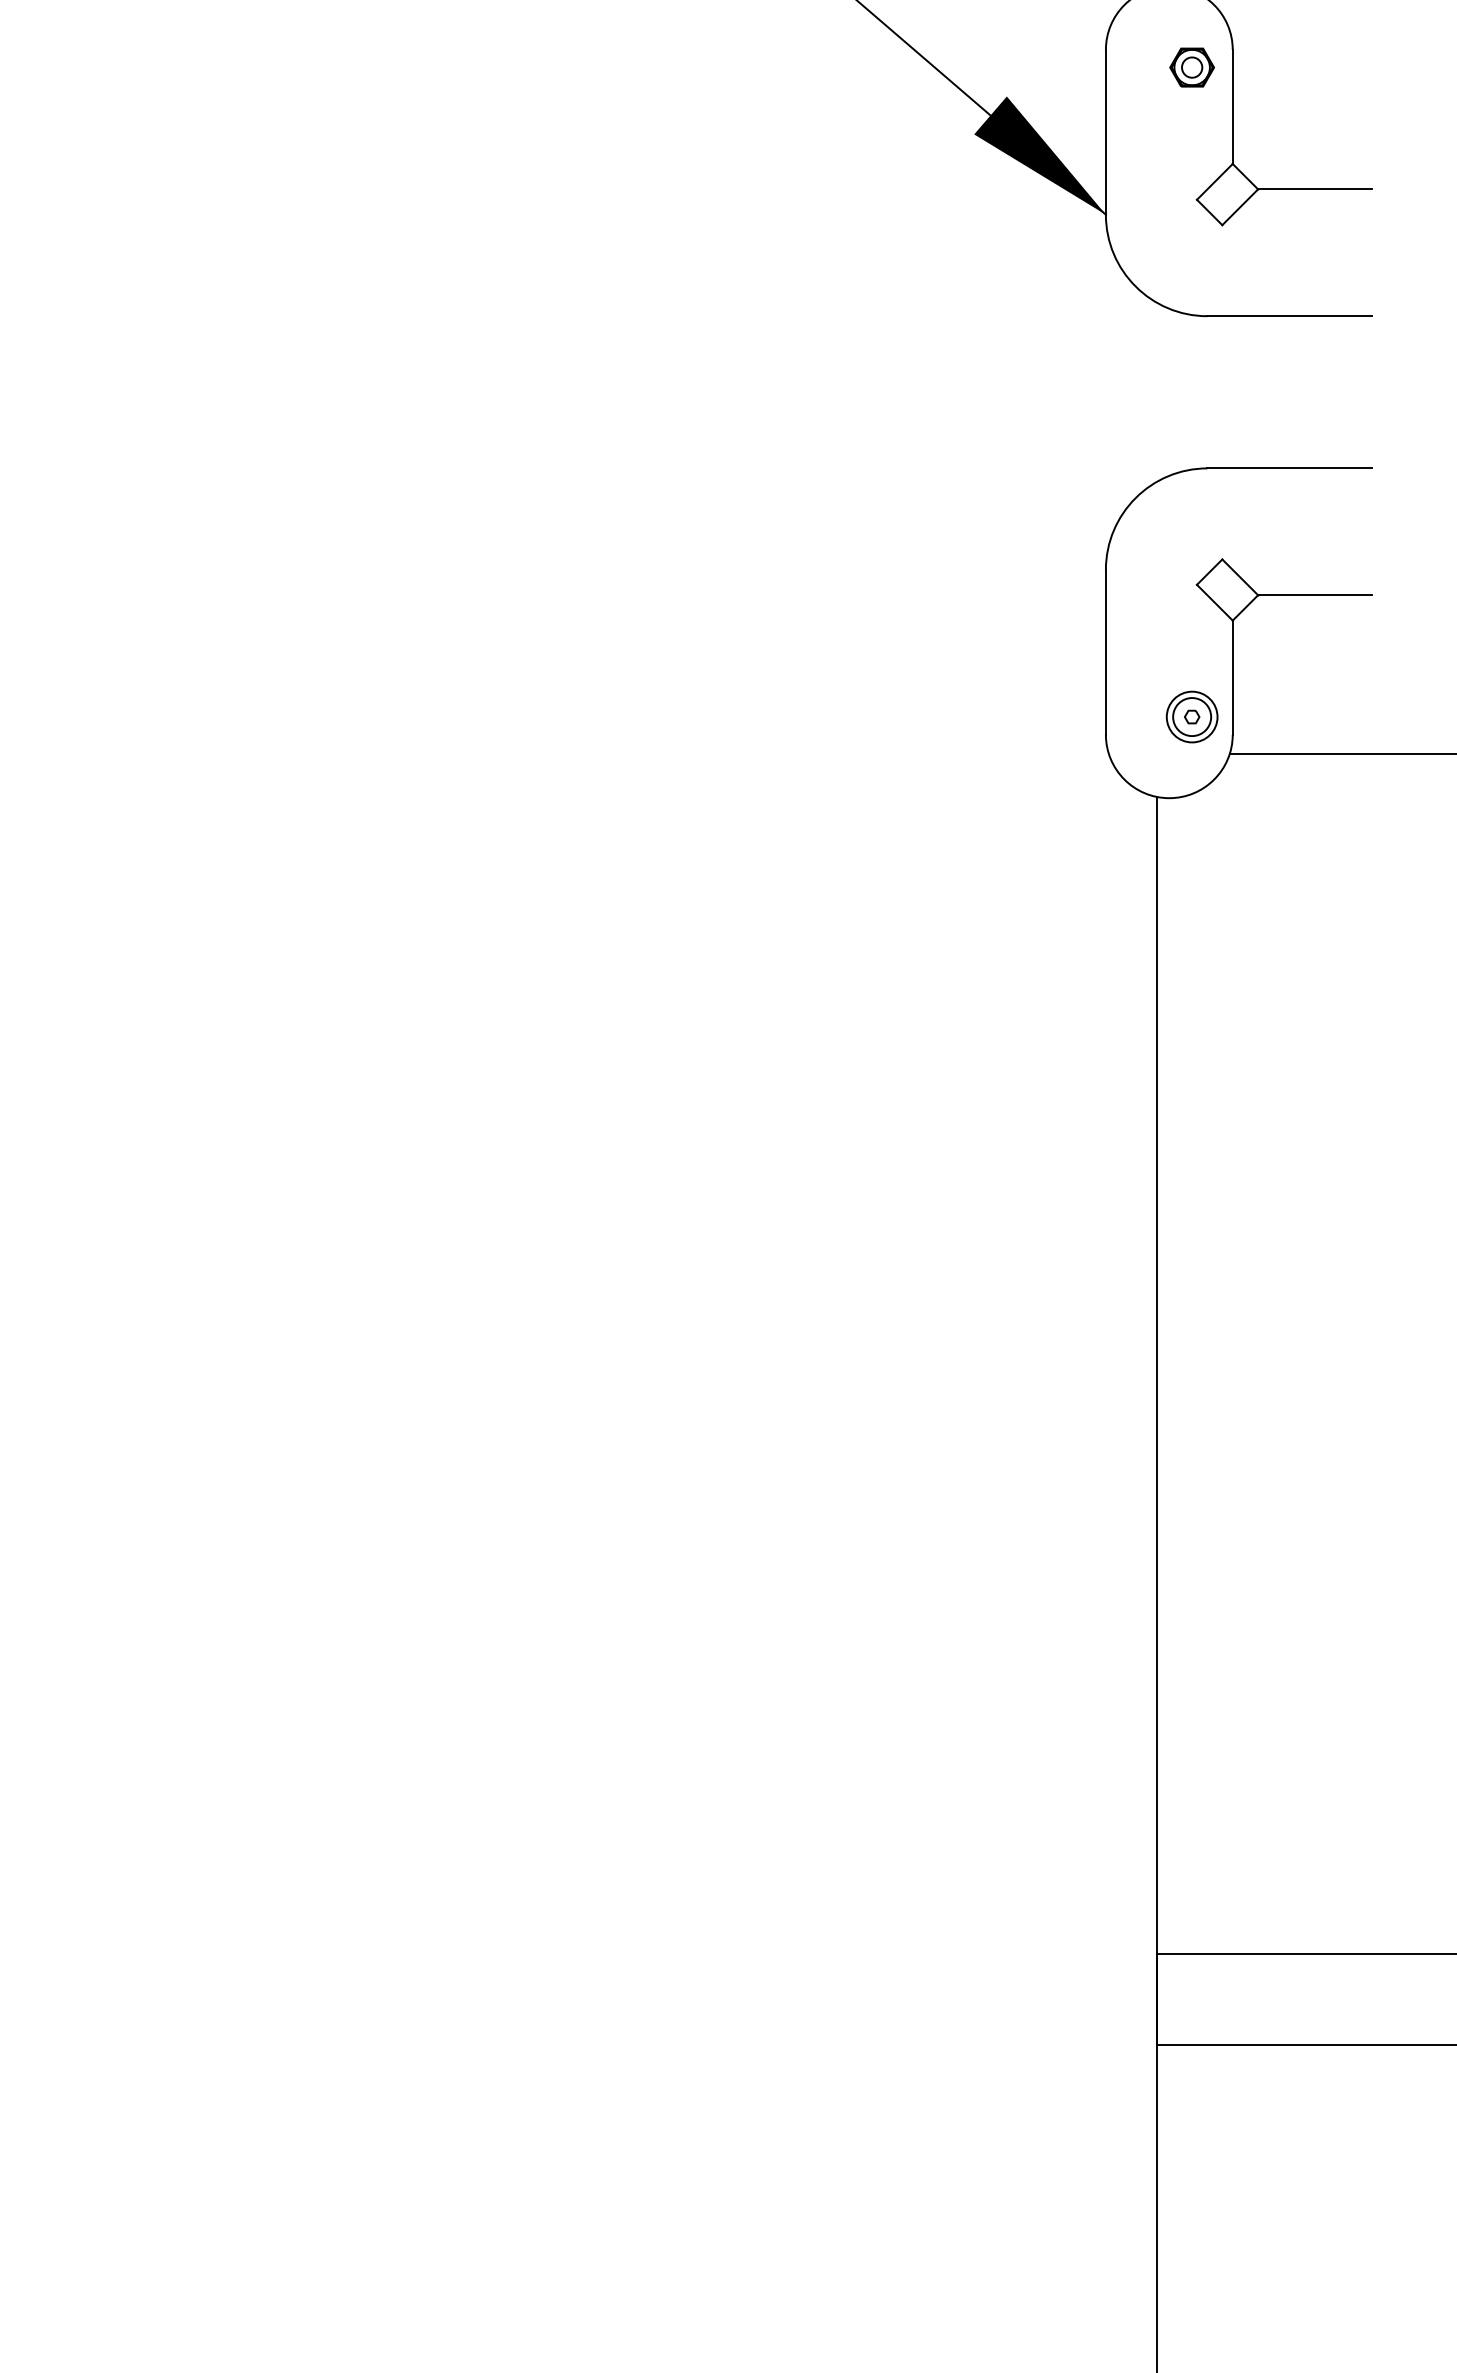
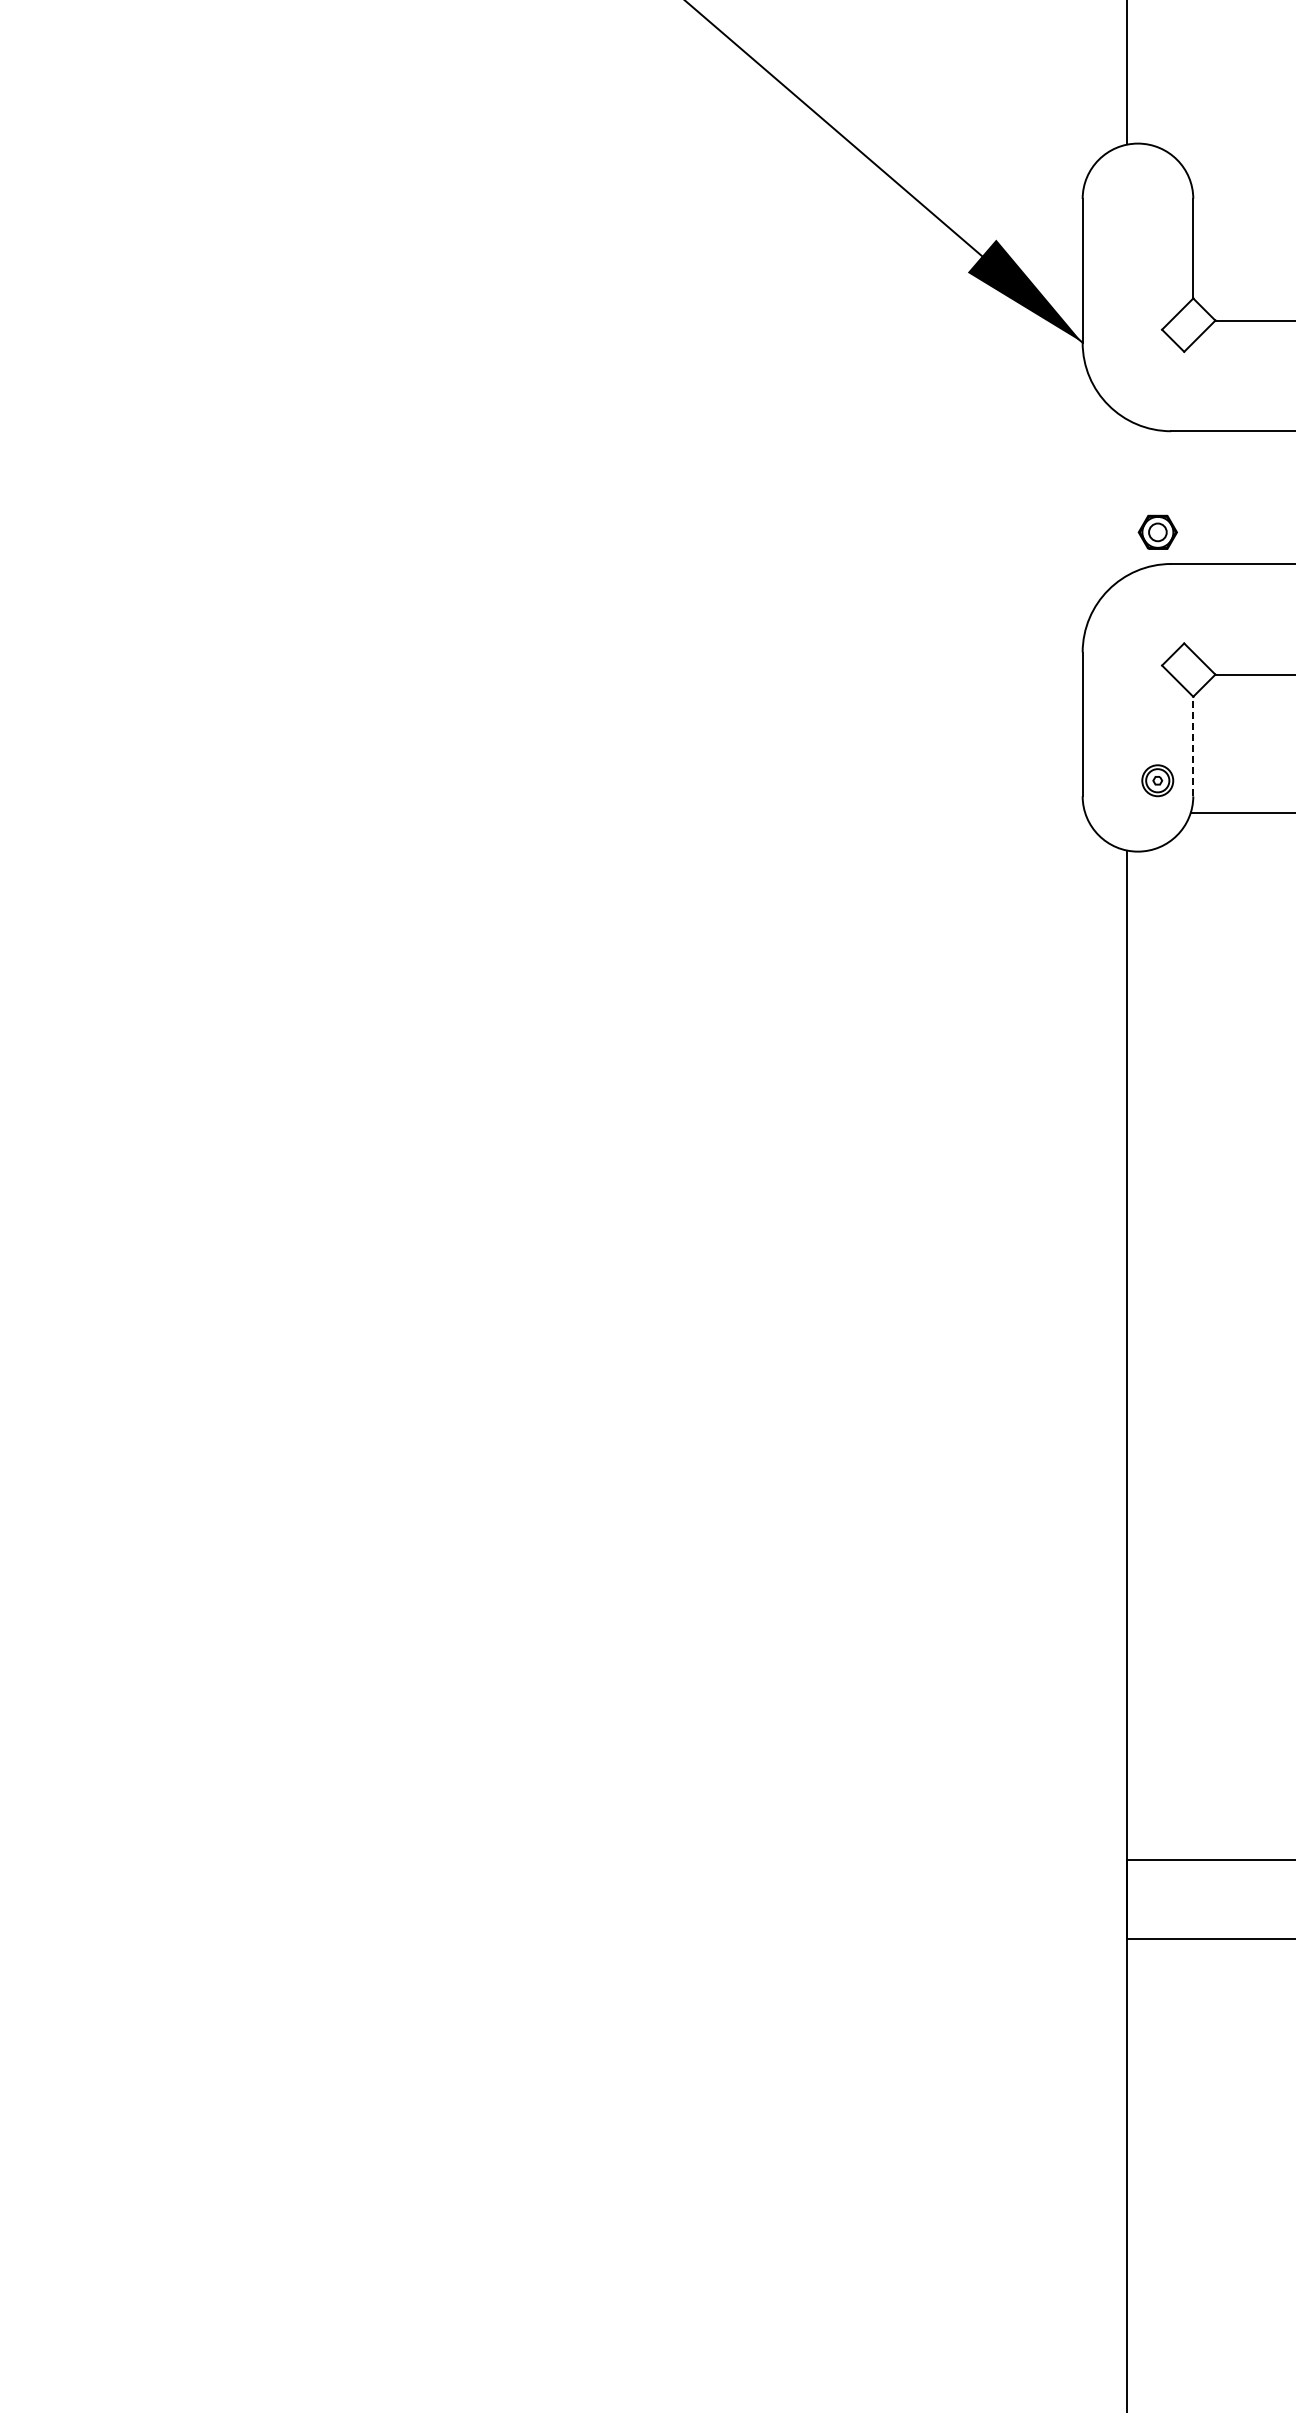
part: (1191, 66) -> (1157, 531), moved
line: (1232, 677) -> (1193, 746), solid -> dashed
part: (1191, 716) -> (1157, 780), size x0.7

